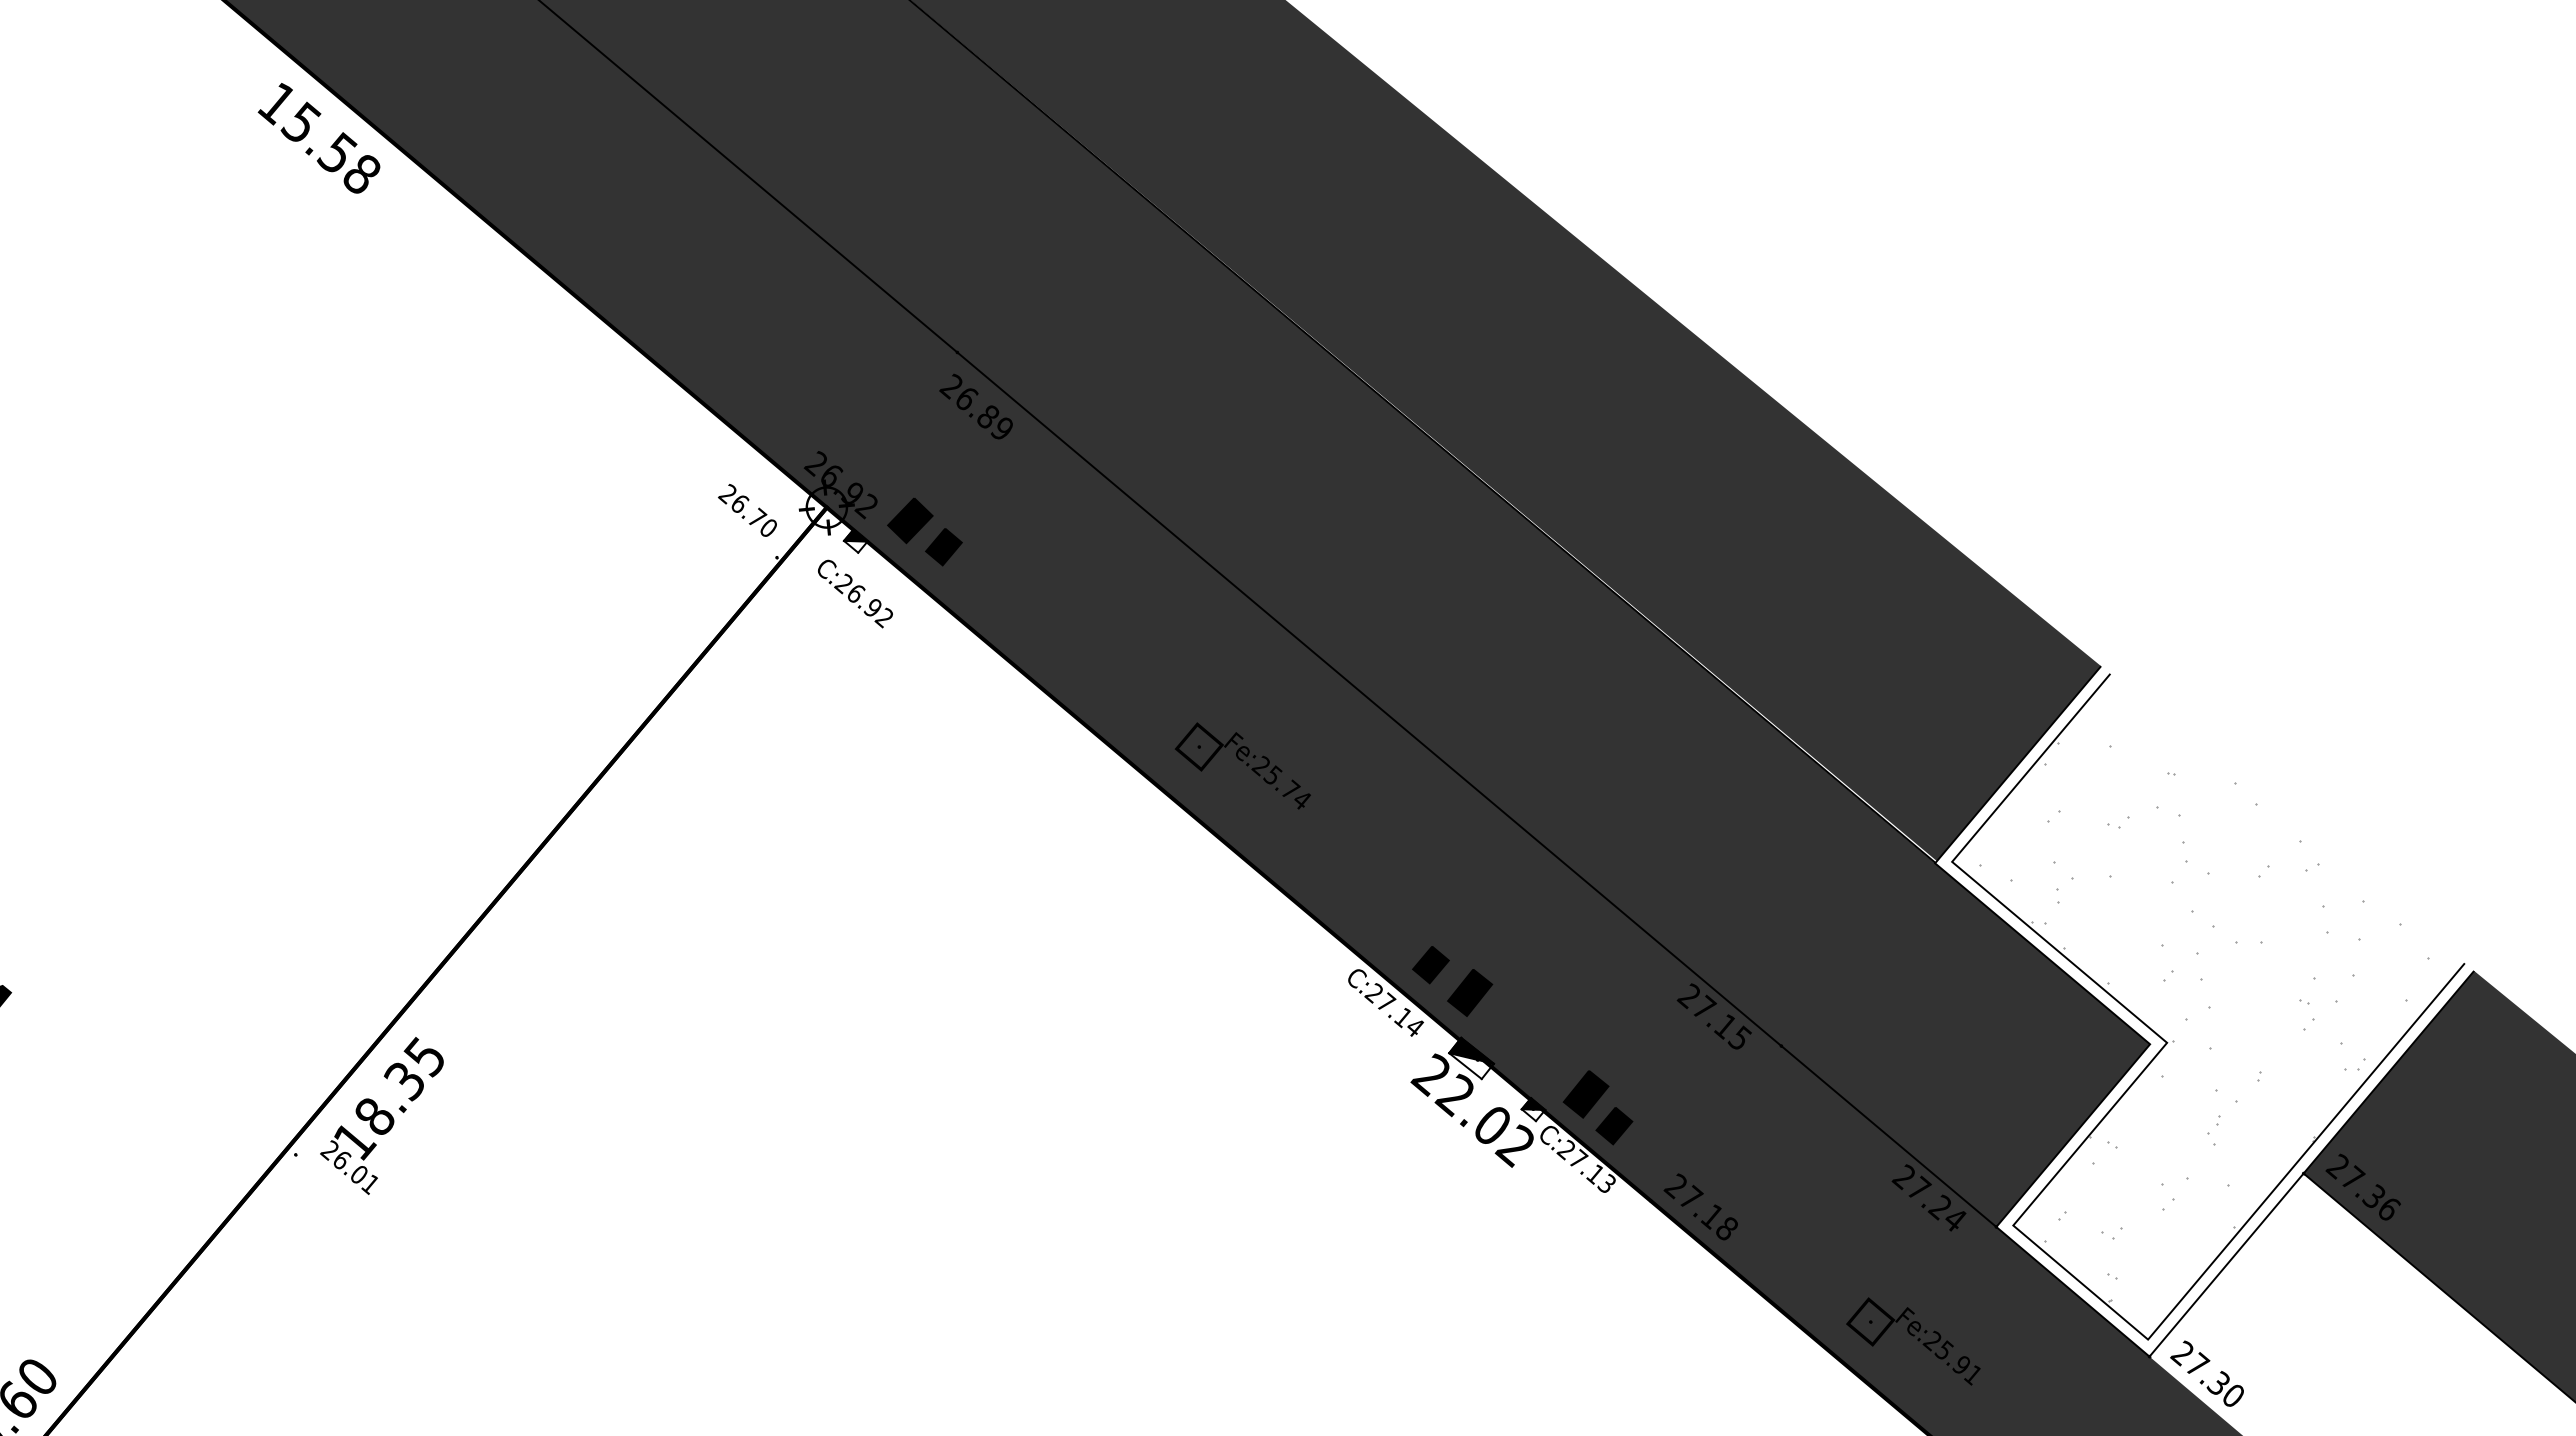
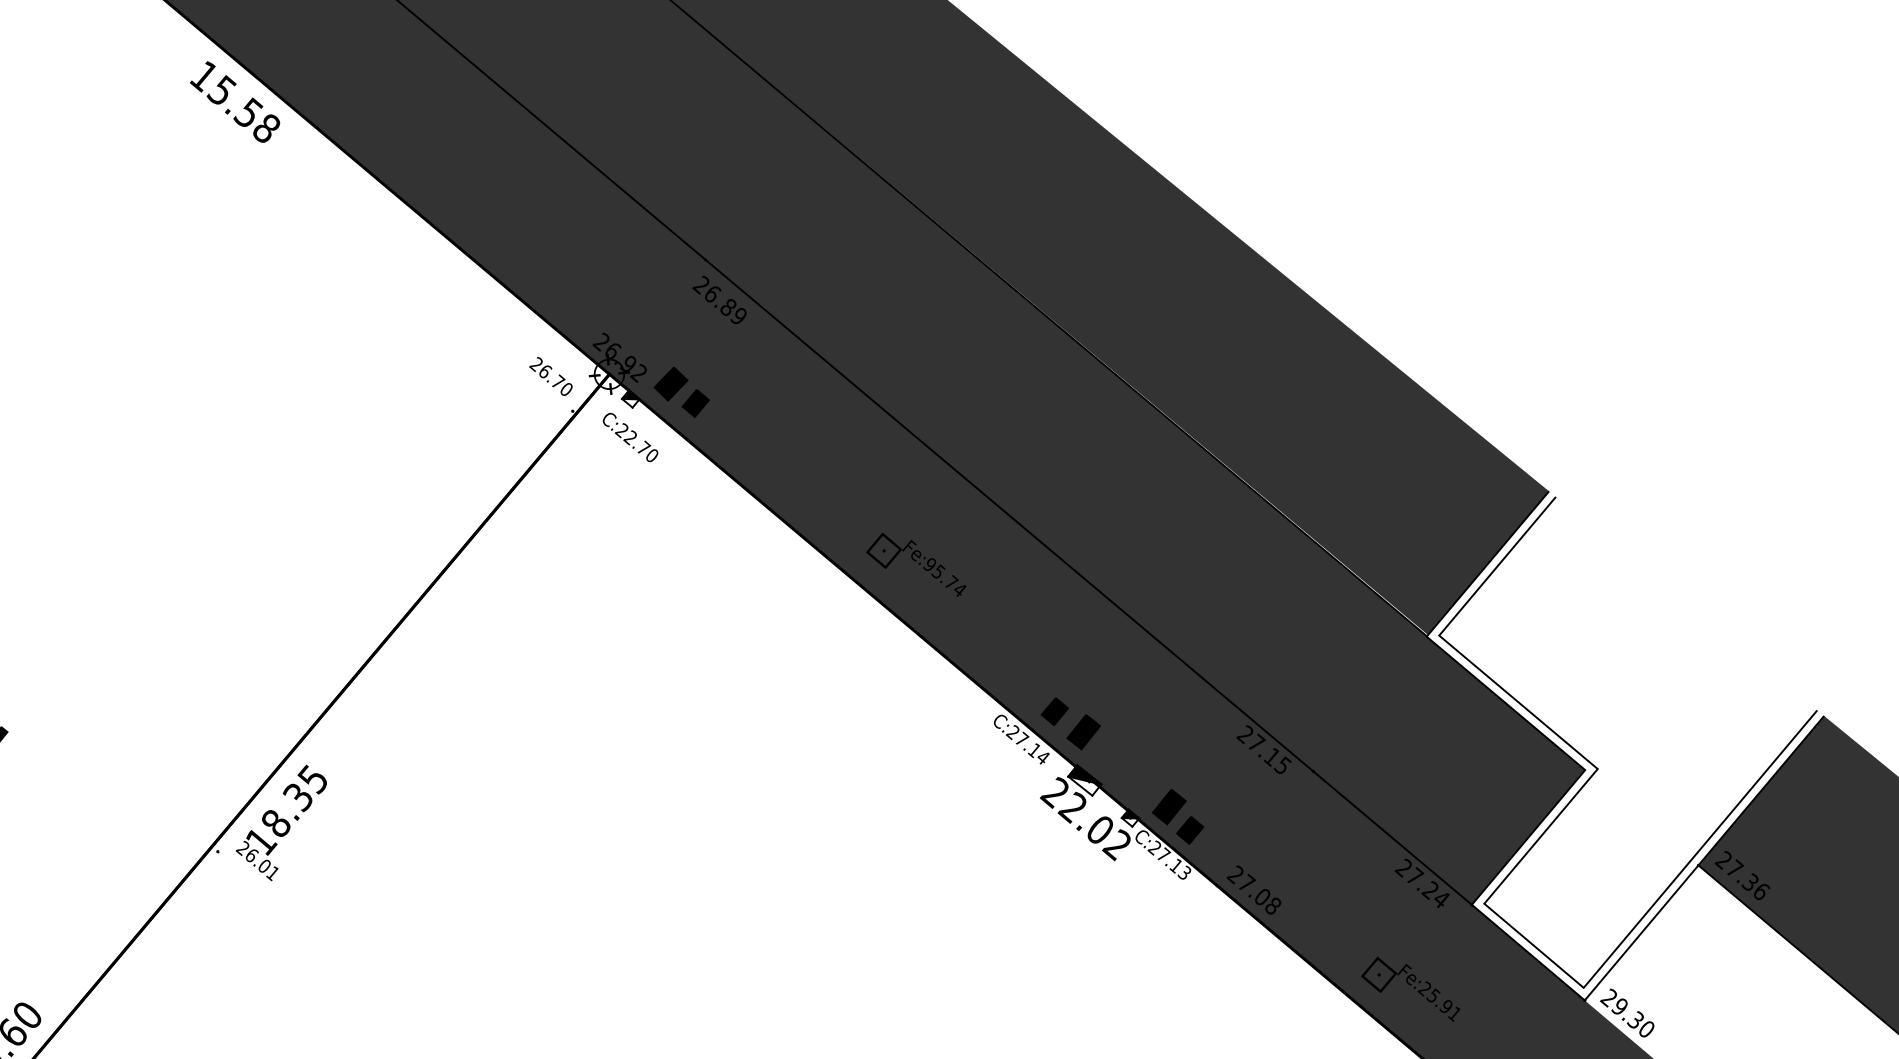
text: (868, 605) -> (640, 446), C:26.92 -> C:22.70
text: (1259, 765) -> (928, 564), Fe:25.74 -> Fe:95.74
hatch: (2204, 1021) -> (1625, 753), removed
text: (1711, 1216) -> (1261, 897), 27.18 -> 27.08
text: (2197, 1363) -> (1620, 1005), 27.30 -> 29.30

